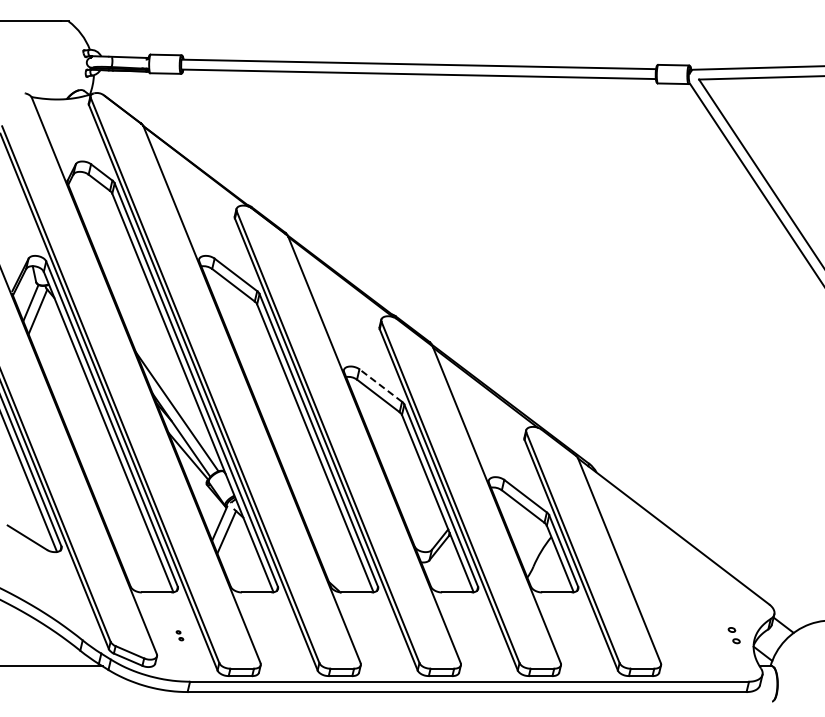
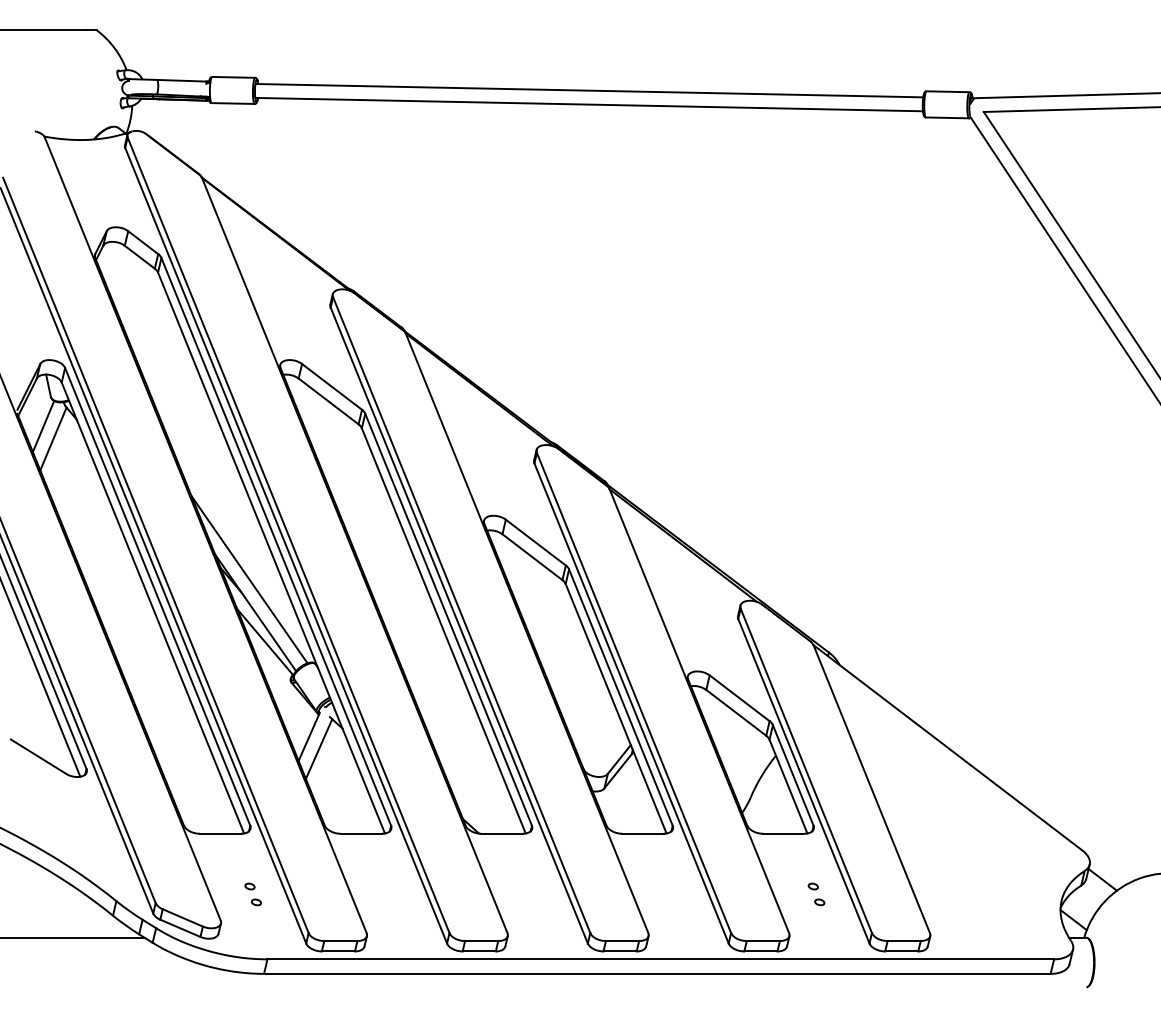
line: (380, 385) -> (535, 542), dashed -> solid
part: (179, 635) -> (252, 894), size x1.67
part: (733, 635) -> (815, 894), moved

